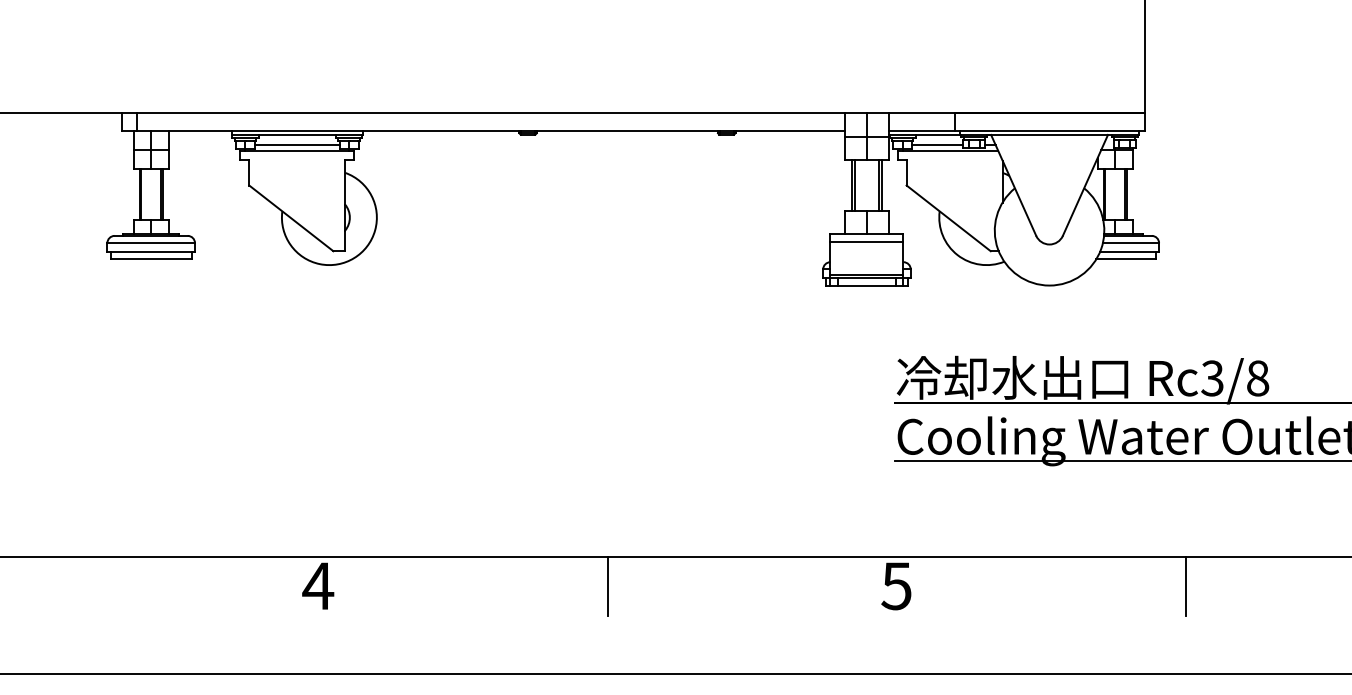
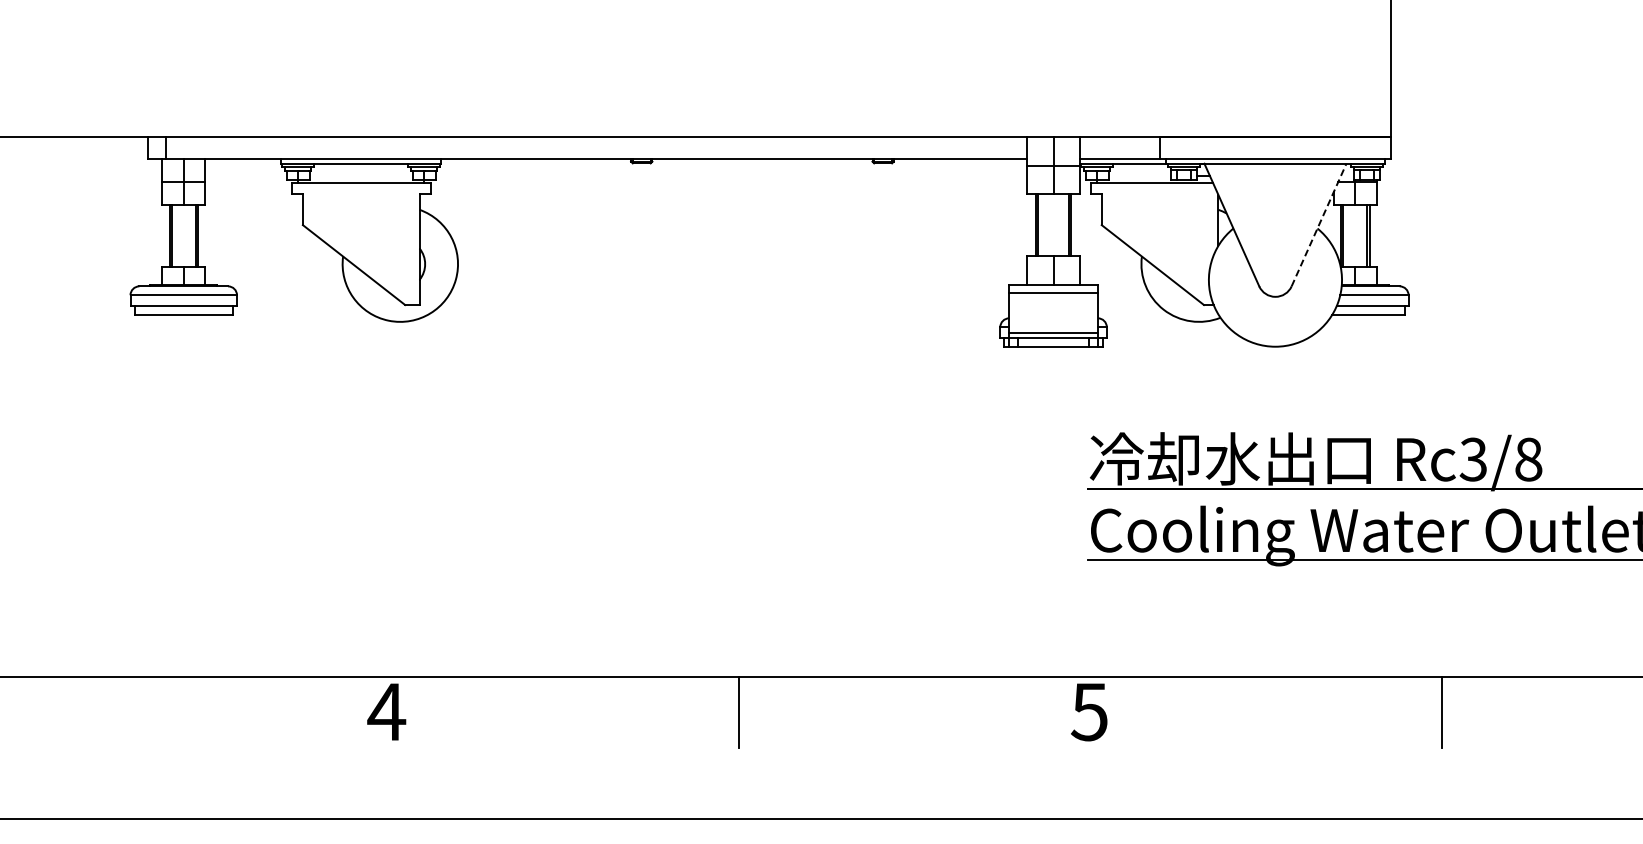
line: (296, 145) -> (360, 176), removed
line: (937, 145) -> (1139, 176), removed
line: (1085, 184) -> (1319, 224), solid -> dashed

